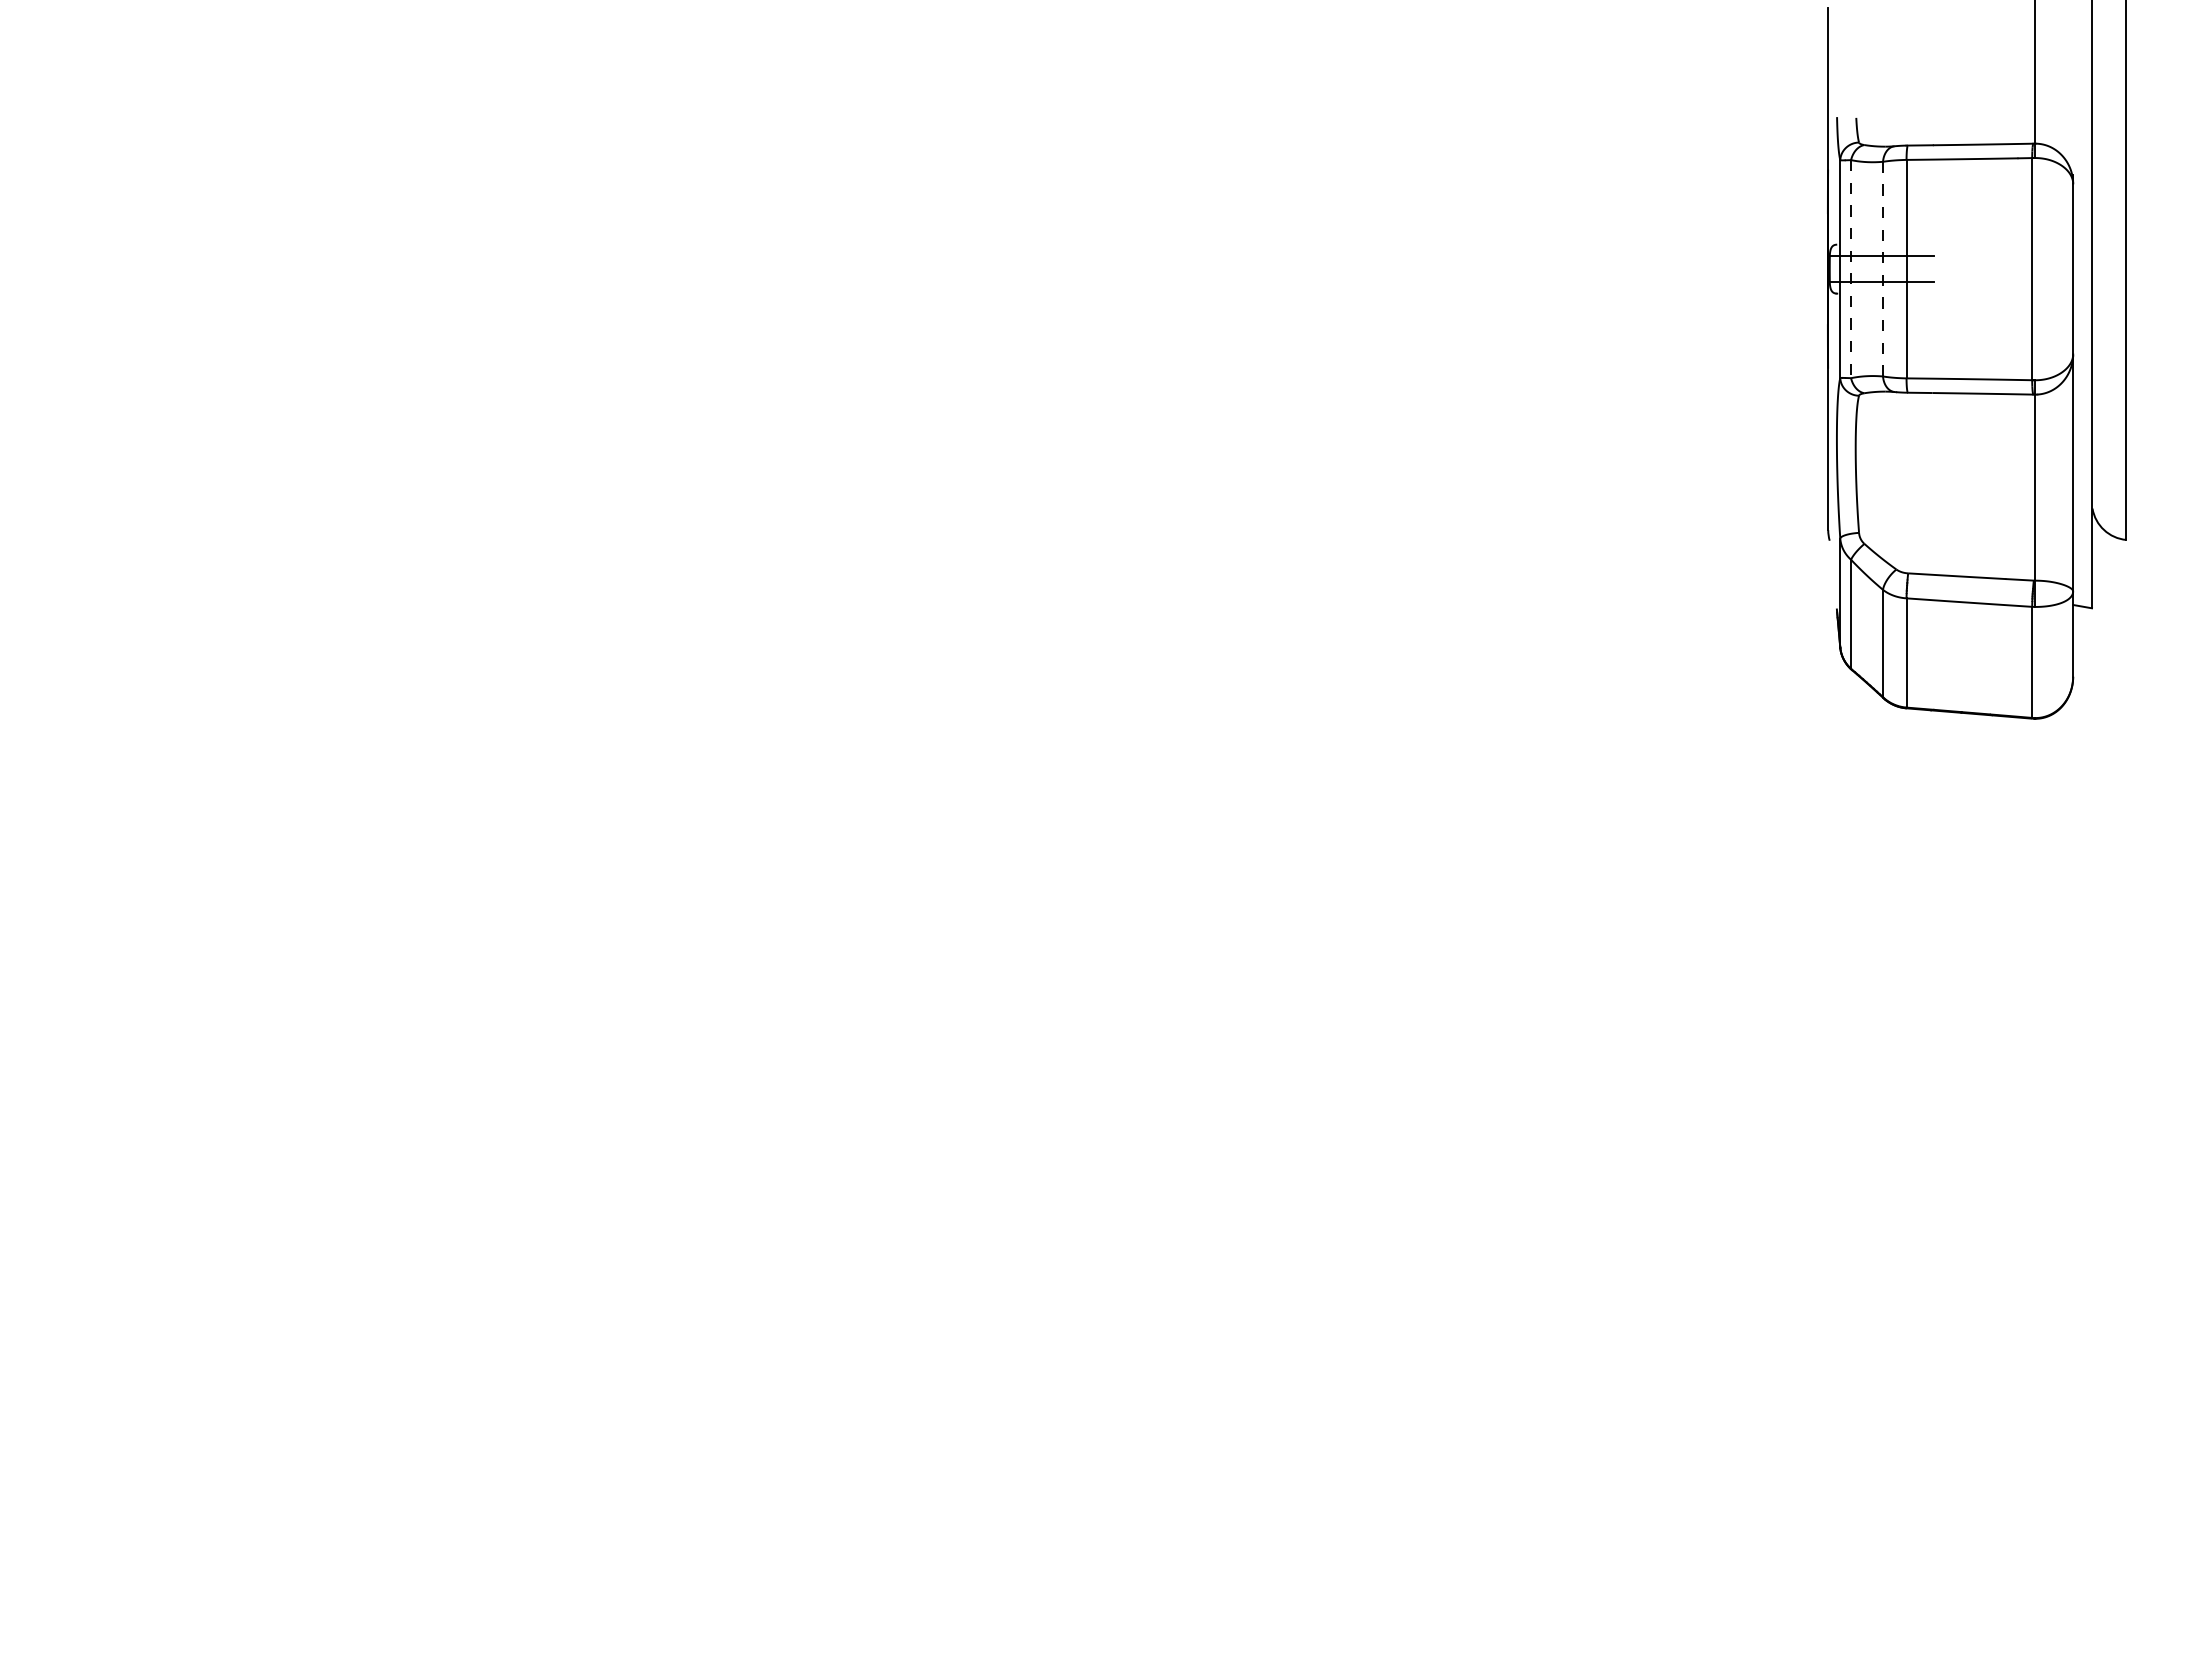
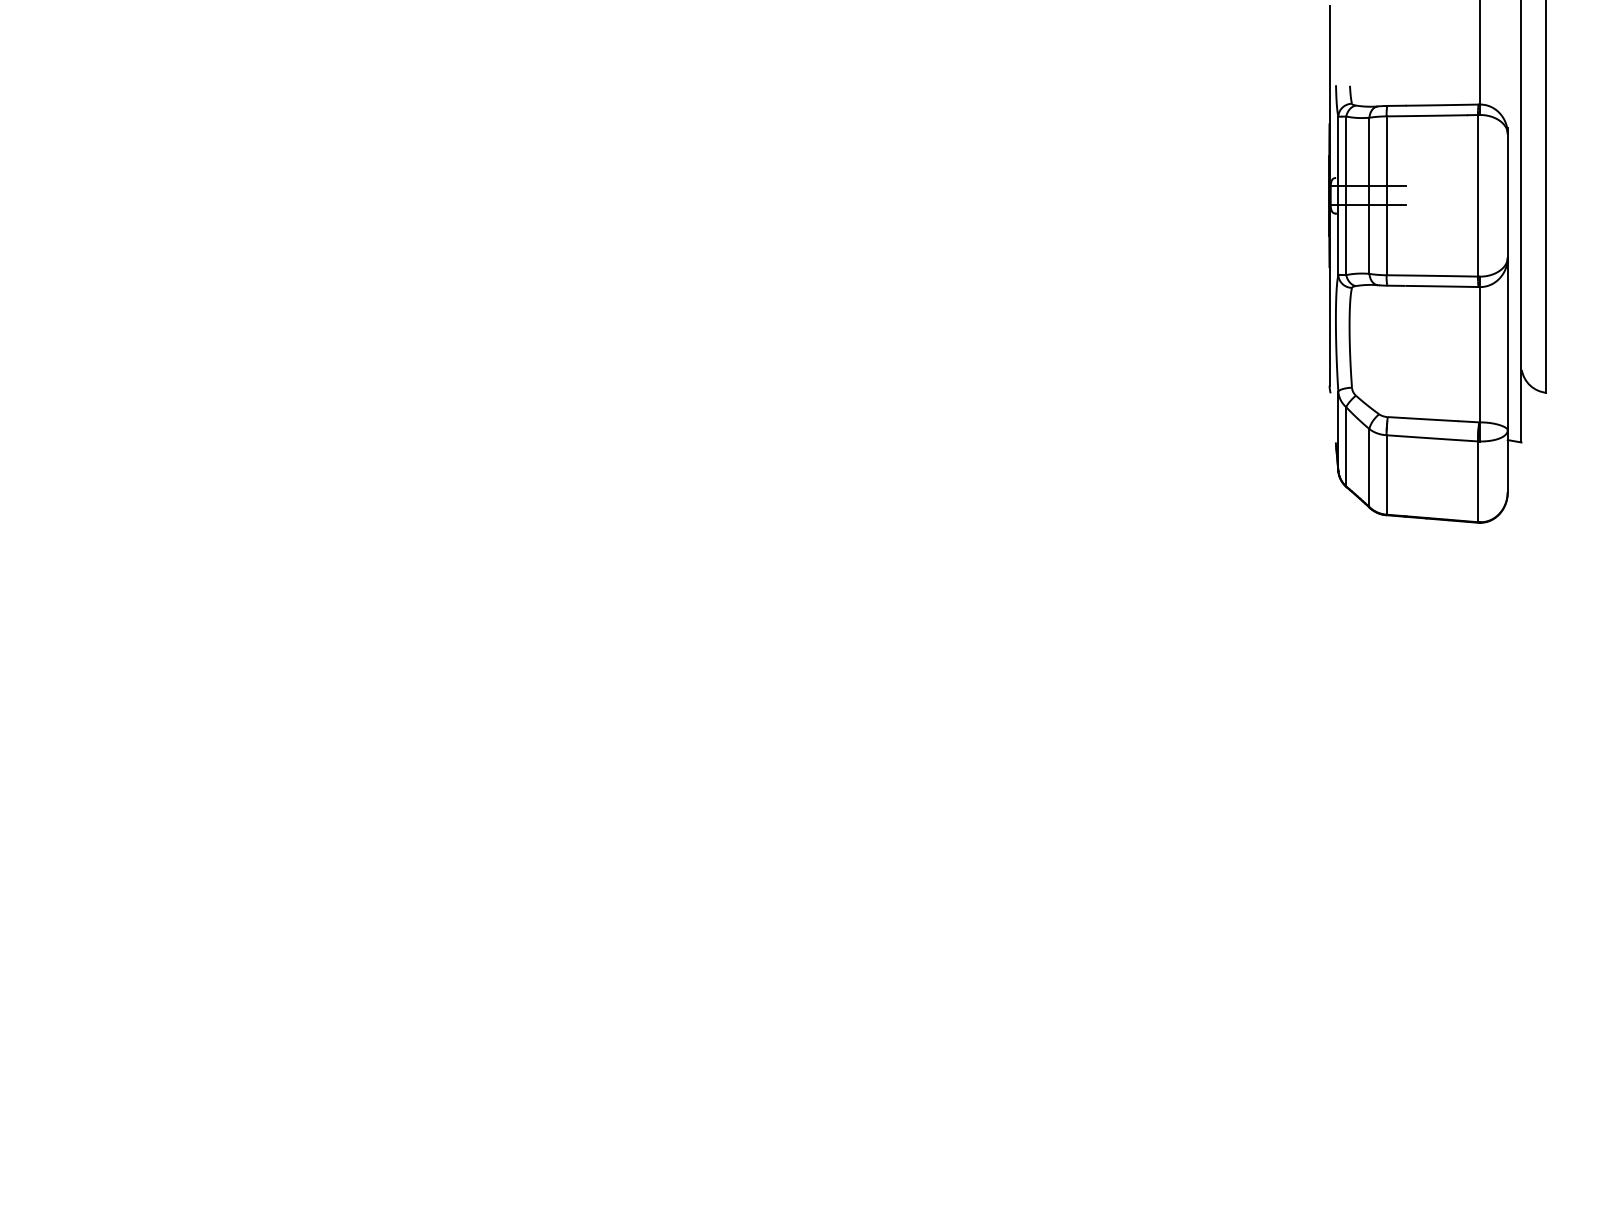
line: (1883, 268) -> (1369, 195), dashed -> solid
line: (1851, 269) -> (1346, 196), dashed -> solid

